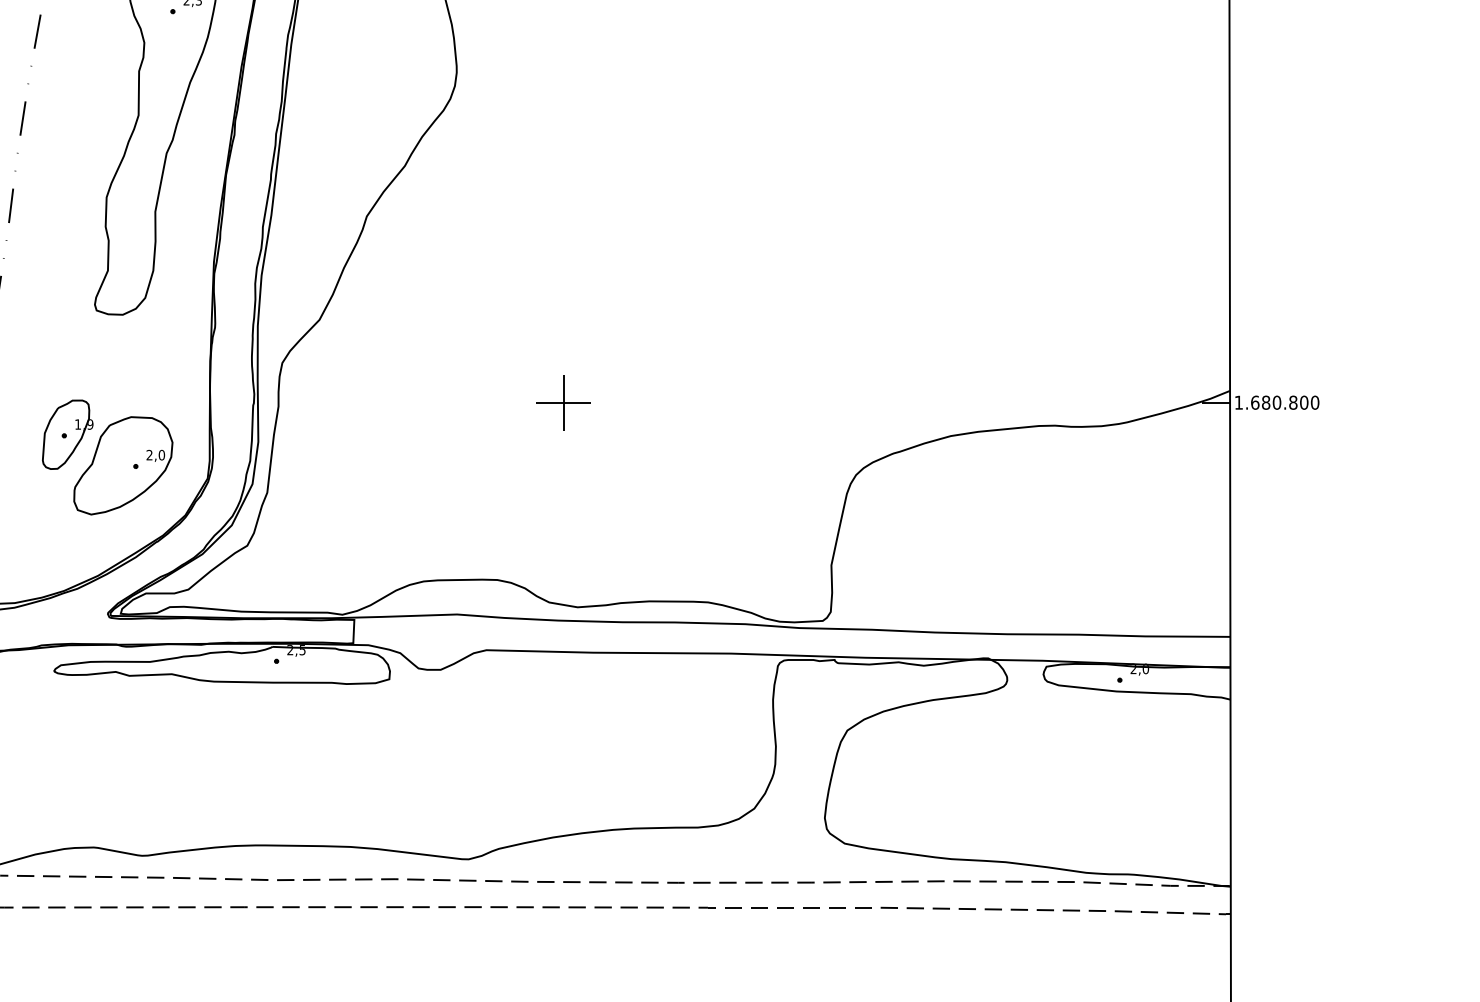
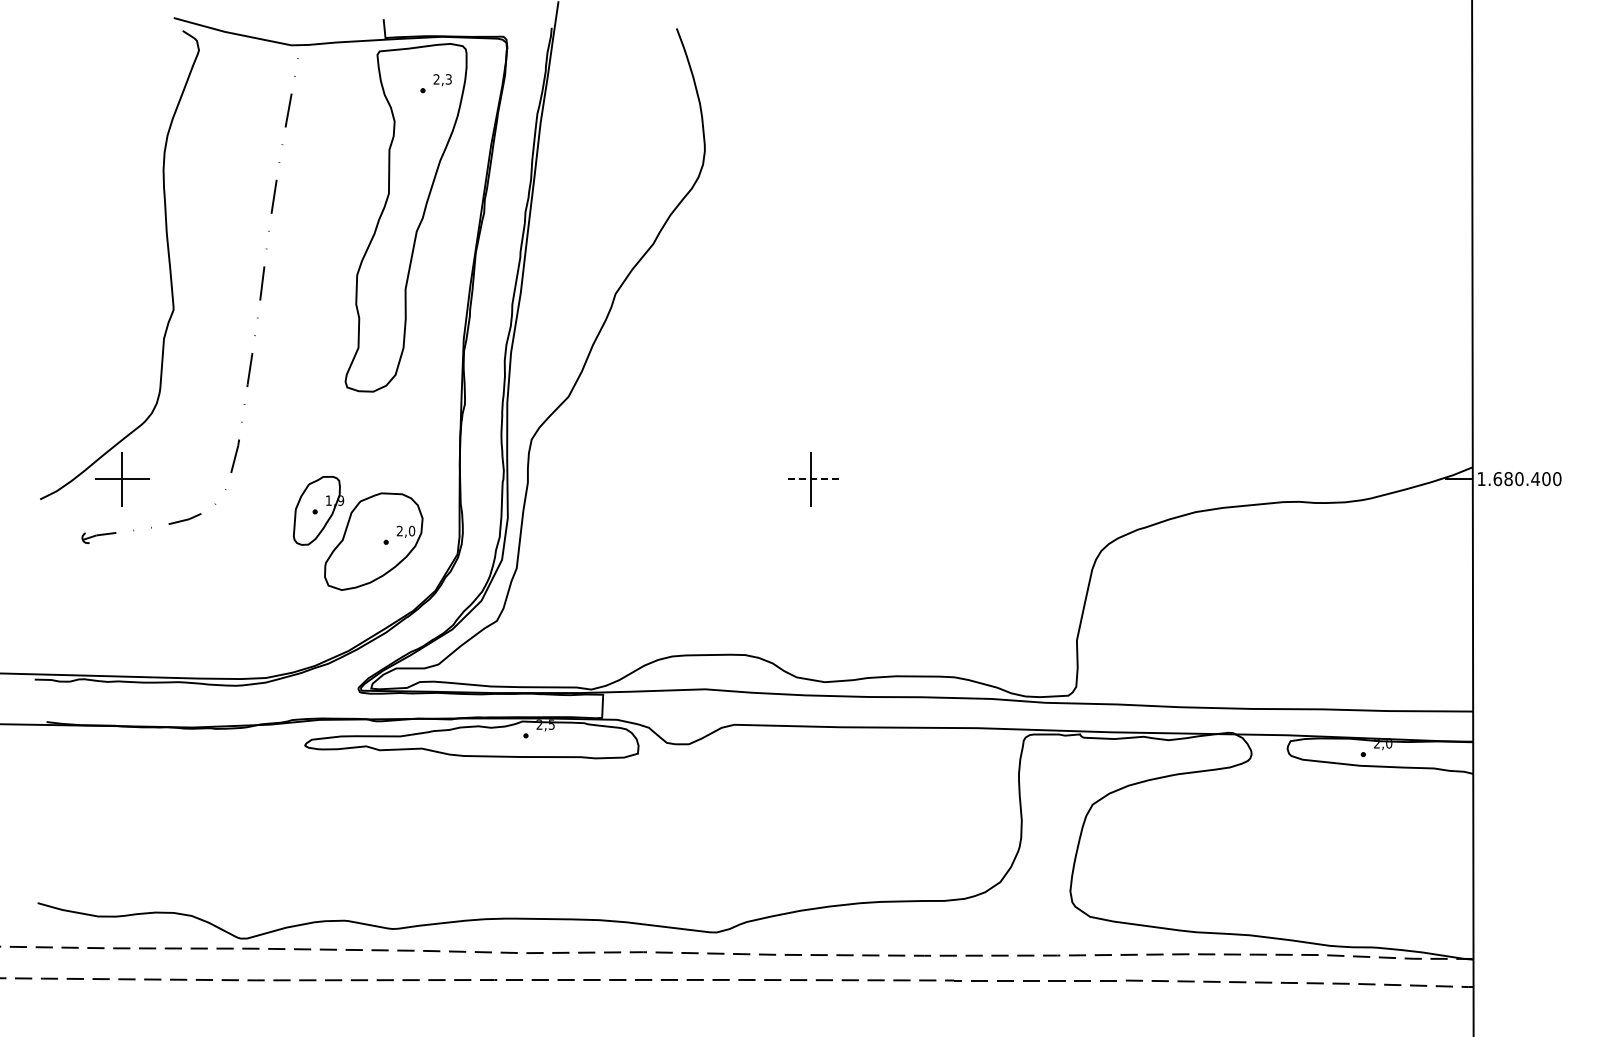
line: (564, 403) -> (811, 479), solid -> dashed
text: (1293, 403) -> (1535, 479), 1.680.800 -> 1.680.400

